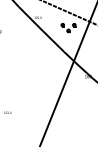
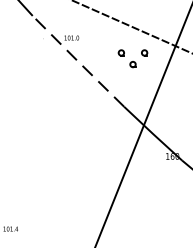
line: (41, 29) -> (78, 61), solid -> dashed

